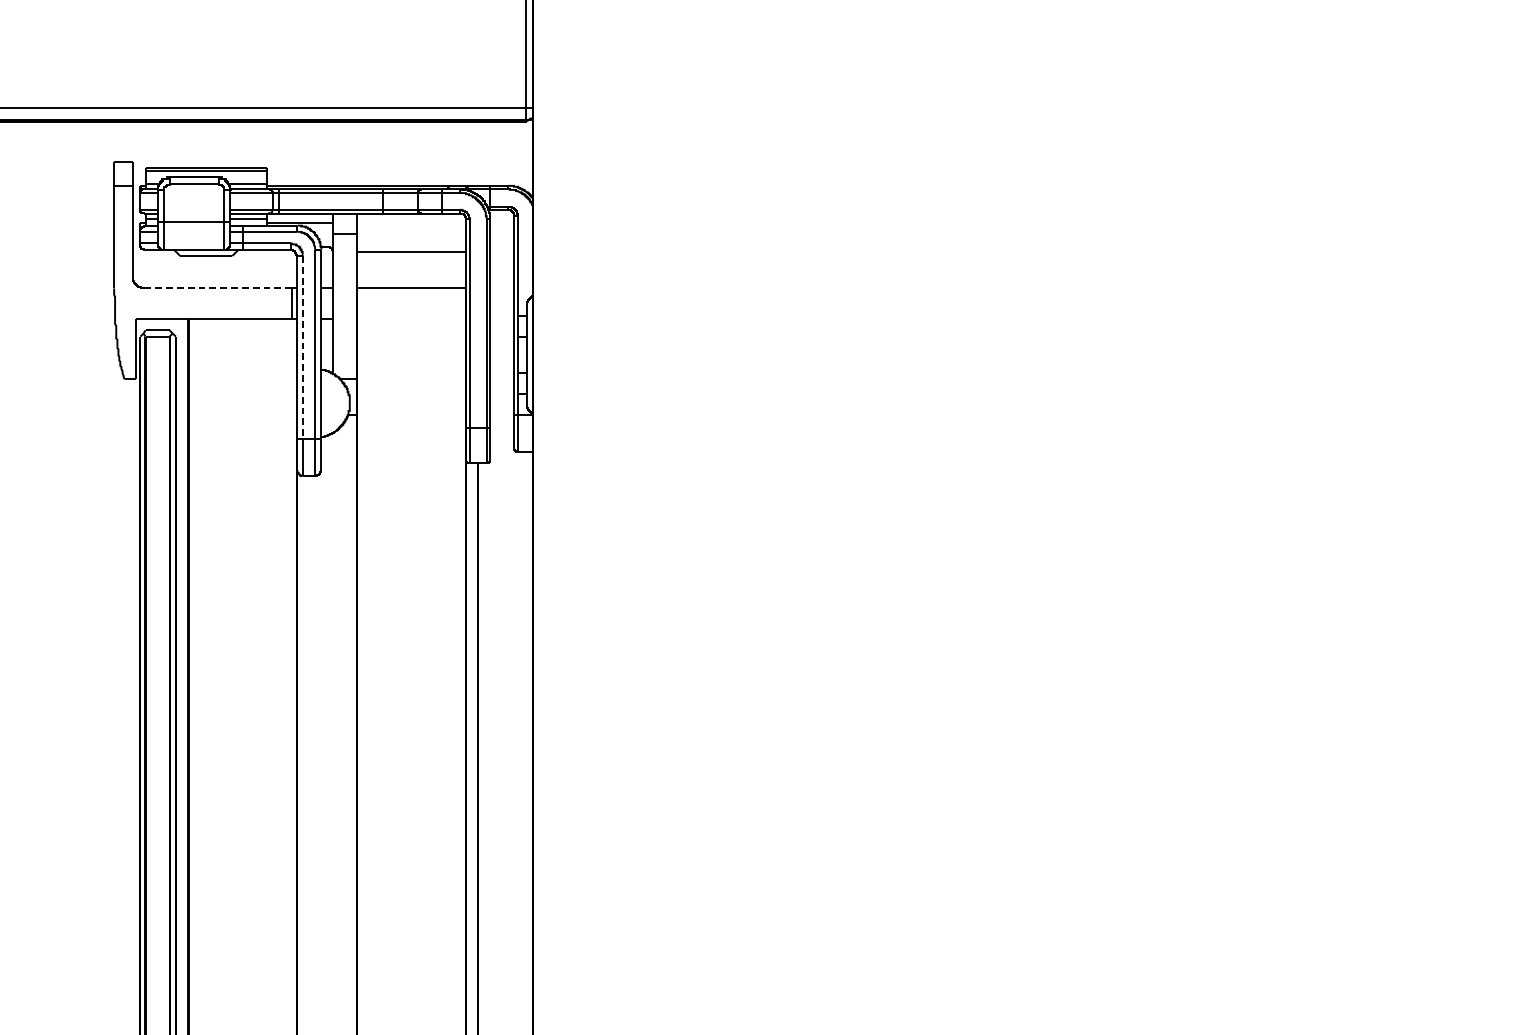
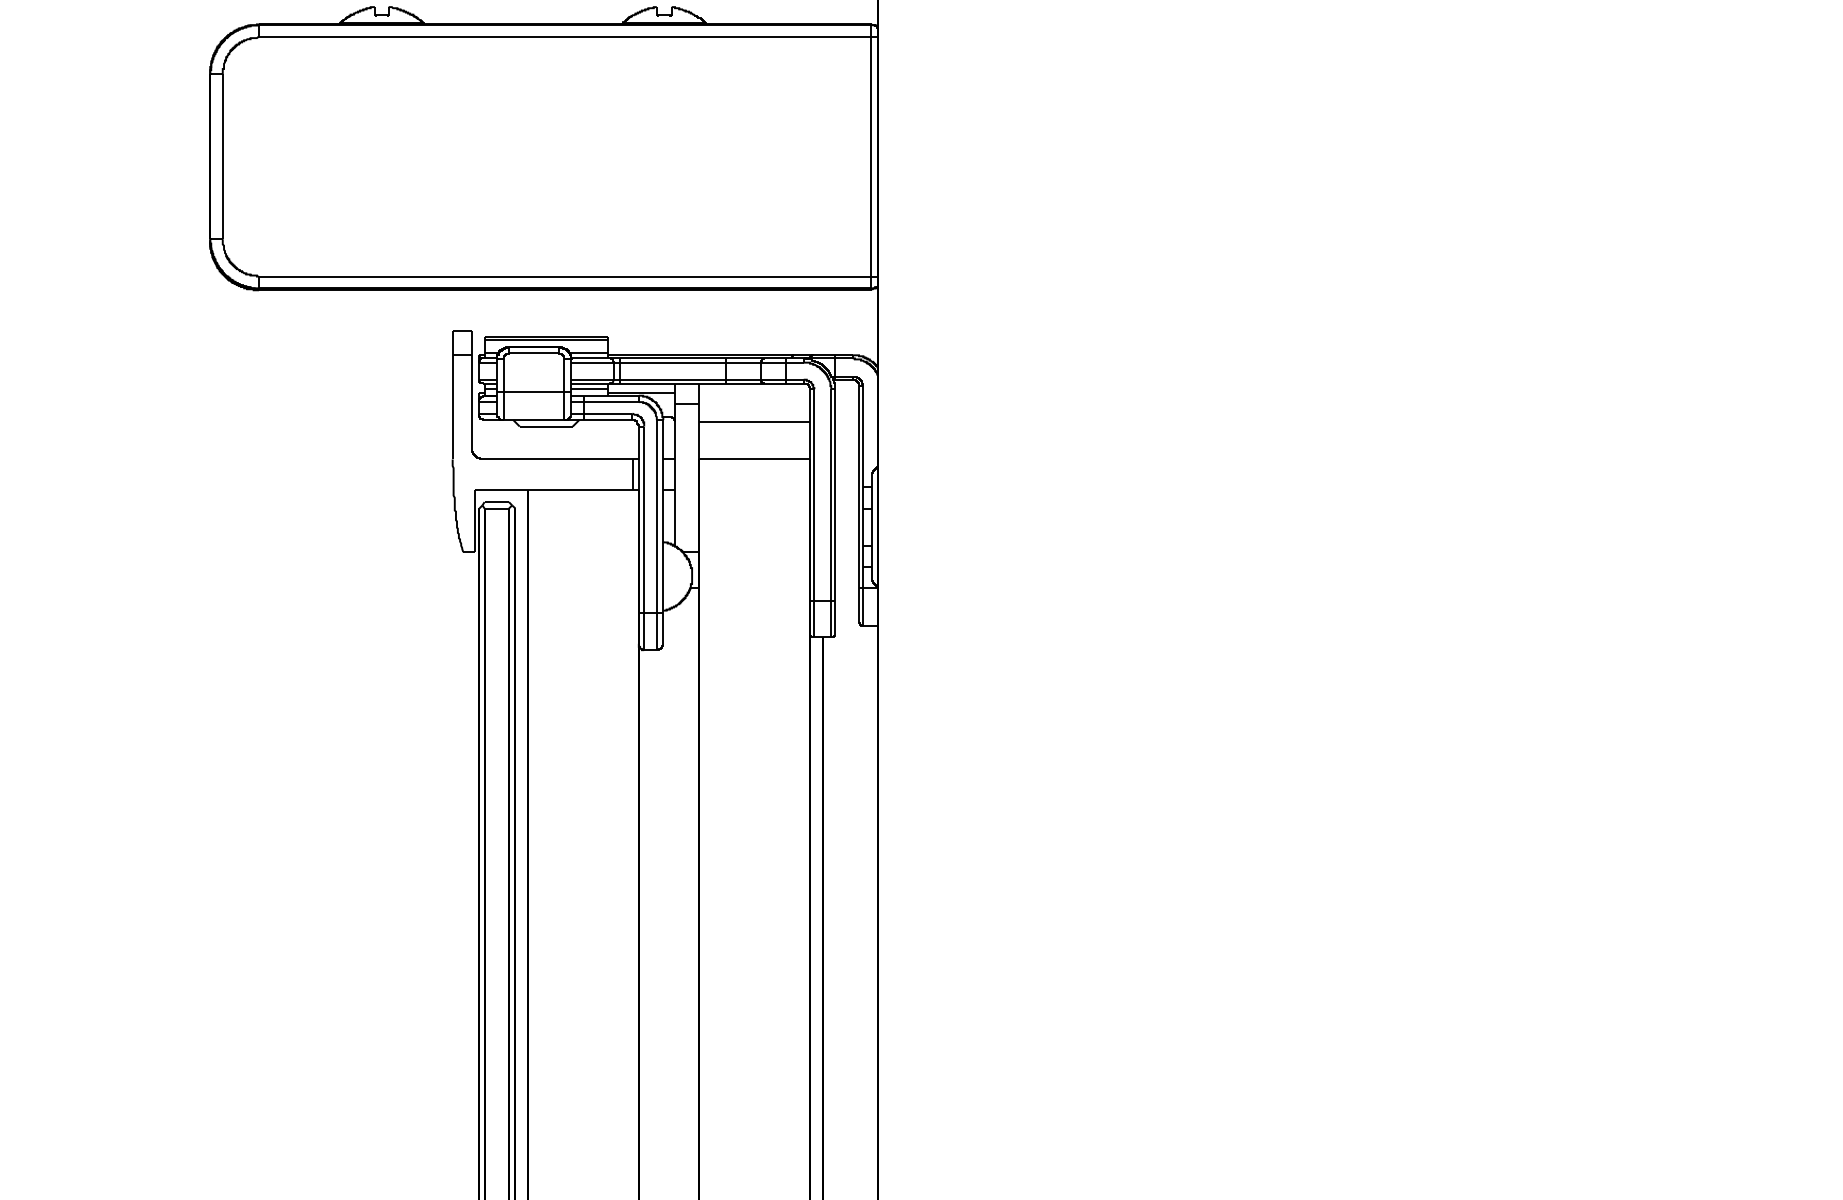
line: (218, 288) -> (558, 459), dashed -> solid
line: (302, 348) -> (644, 520), dashed -> solid

